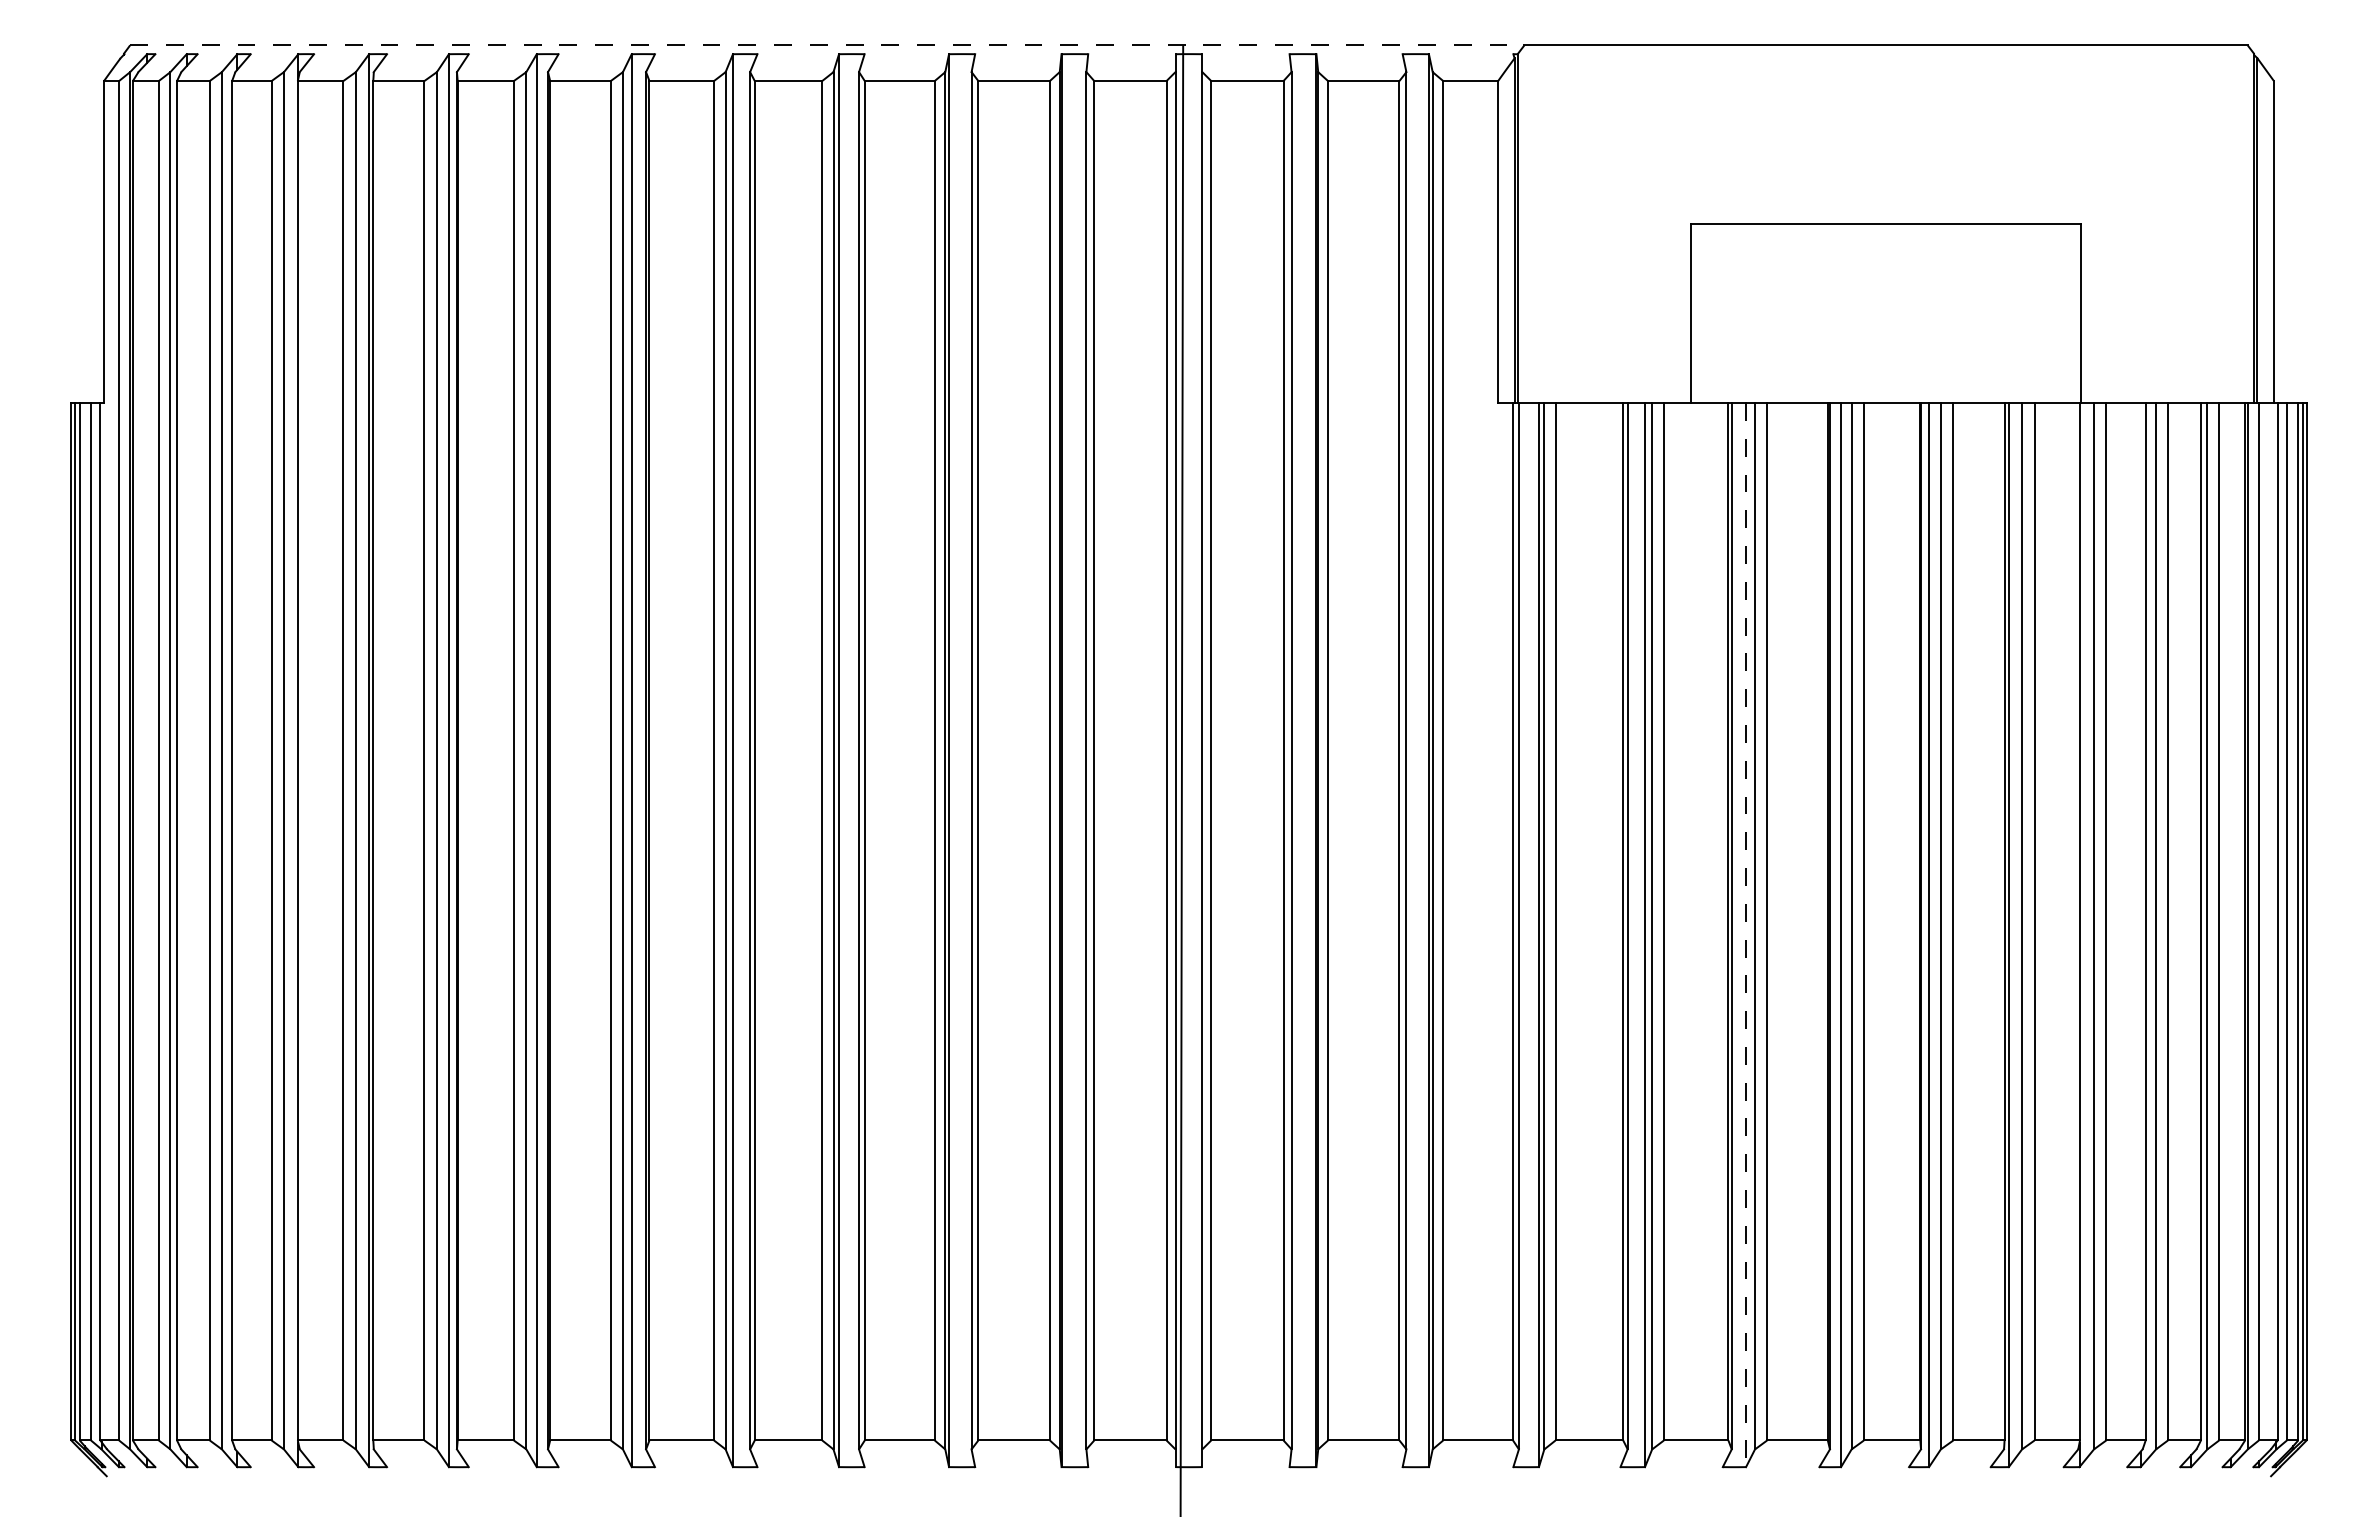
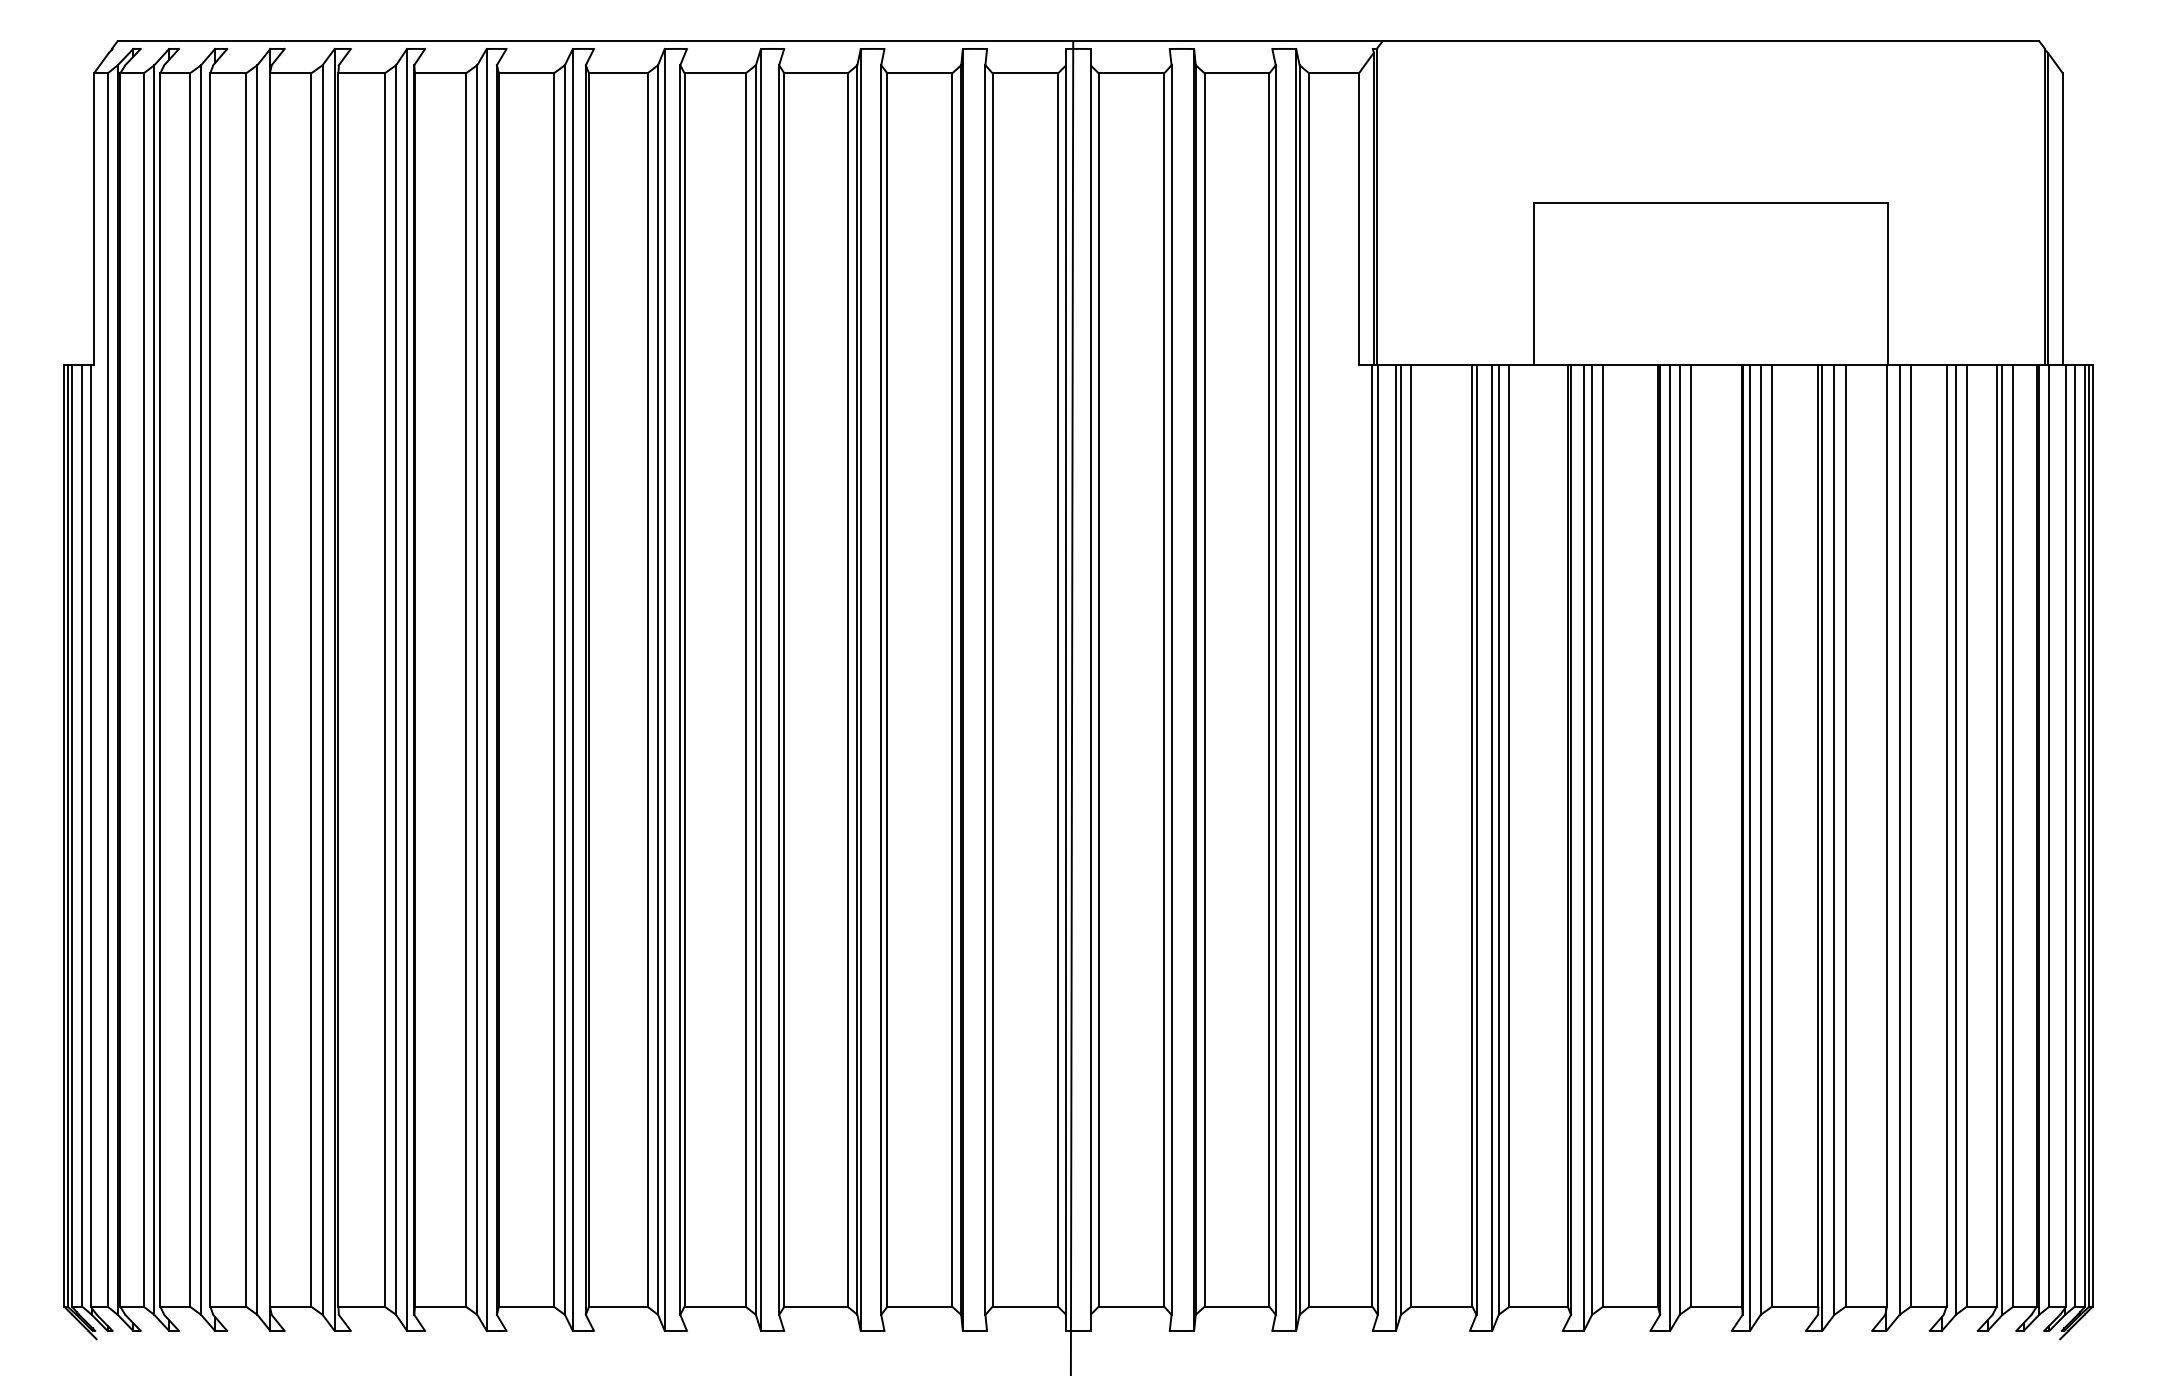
line: (827, 45) -> (750, 41), dashed -> solid
line: (1746, 935) -> (1584, 848), dashed -> solid

